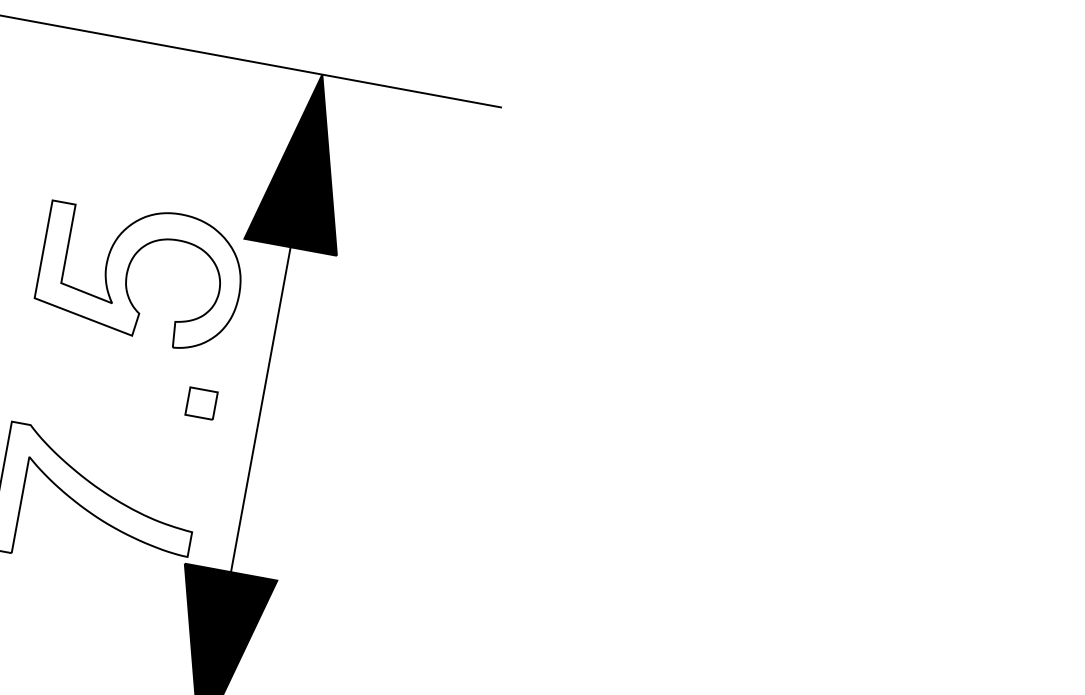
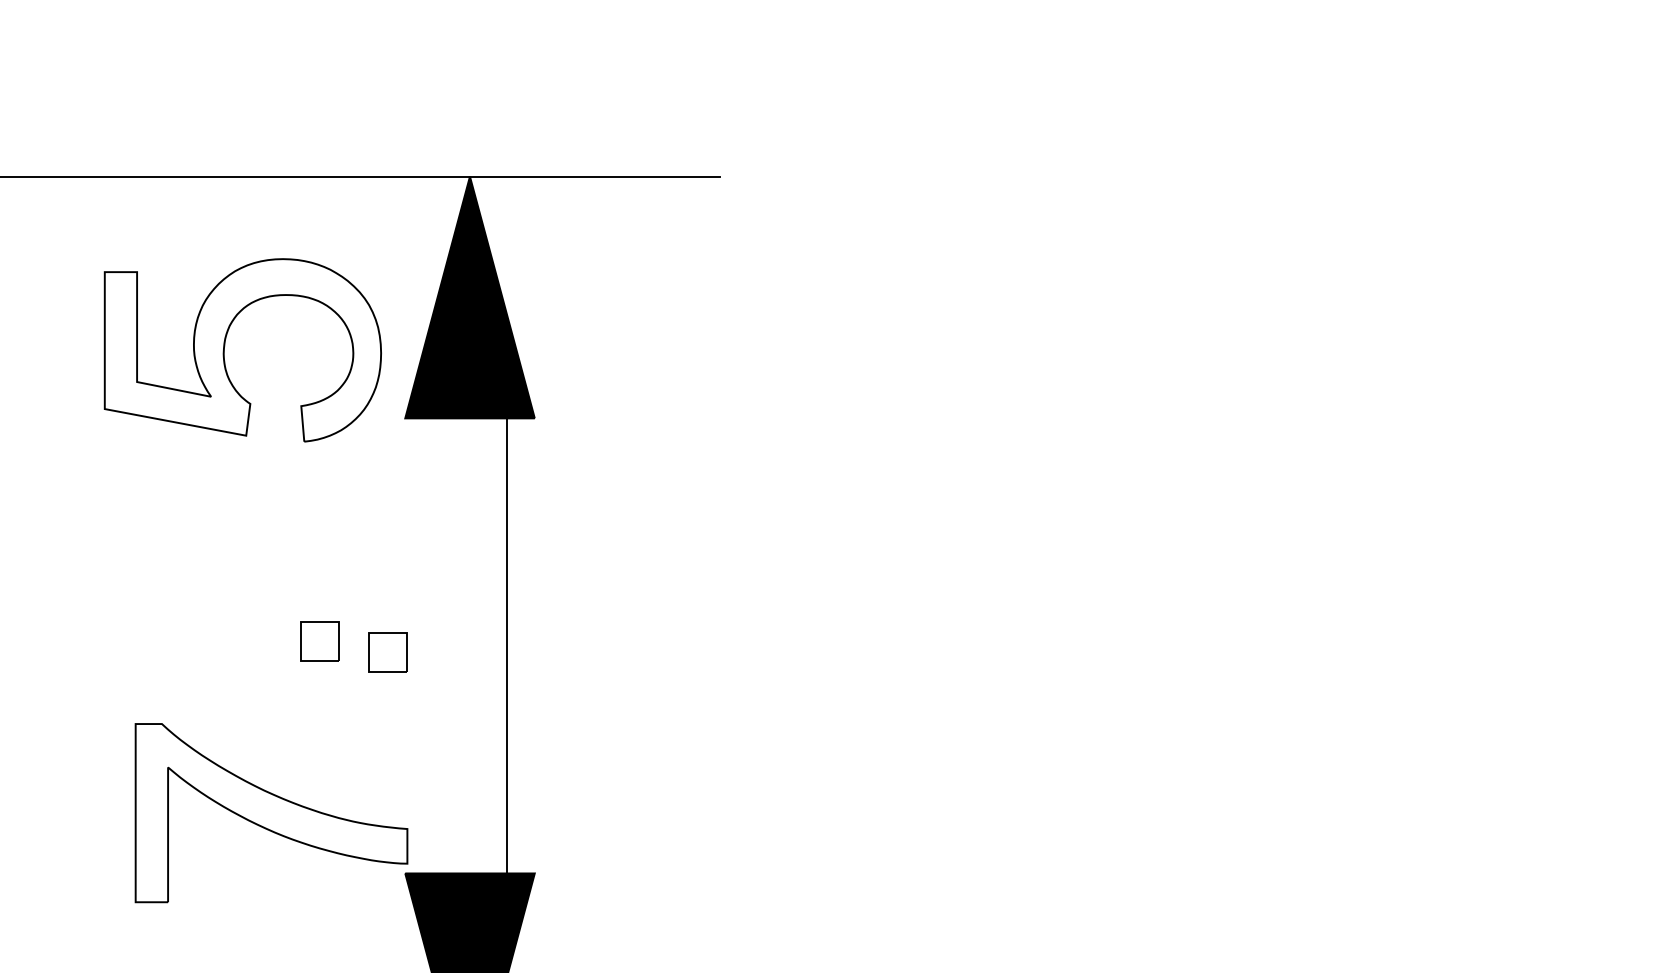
part: (129, 269) -> (225, 346), moved
part: (153, 386) -> (319, 641), added
line: (260, 409) -> (506, 645), moved

